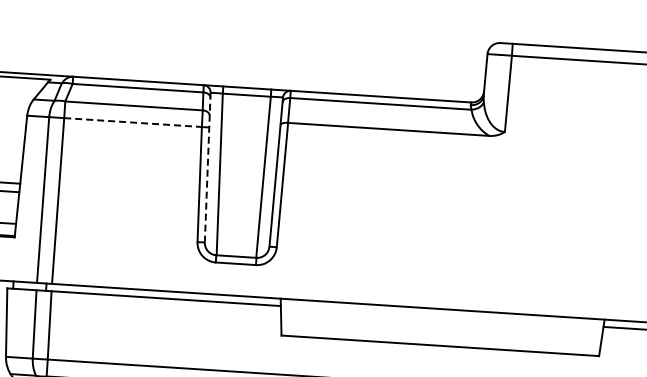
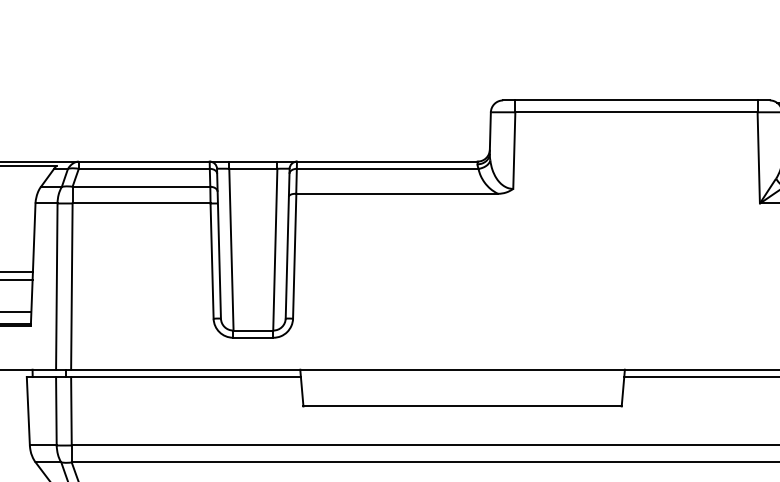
line: (132, 122) -> (141, 203), dashed -> solid
line: (208, 167) -> (219, 243), dashed -> solid

